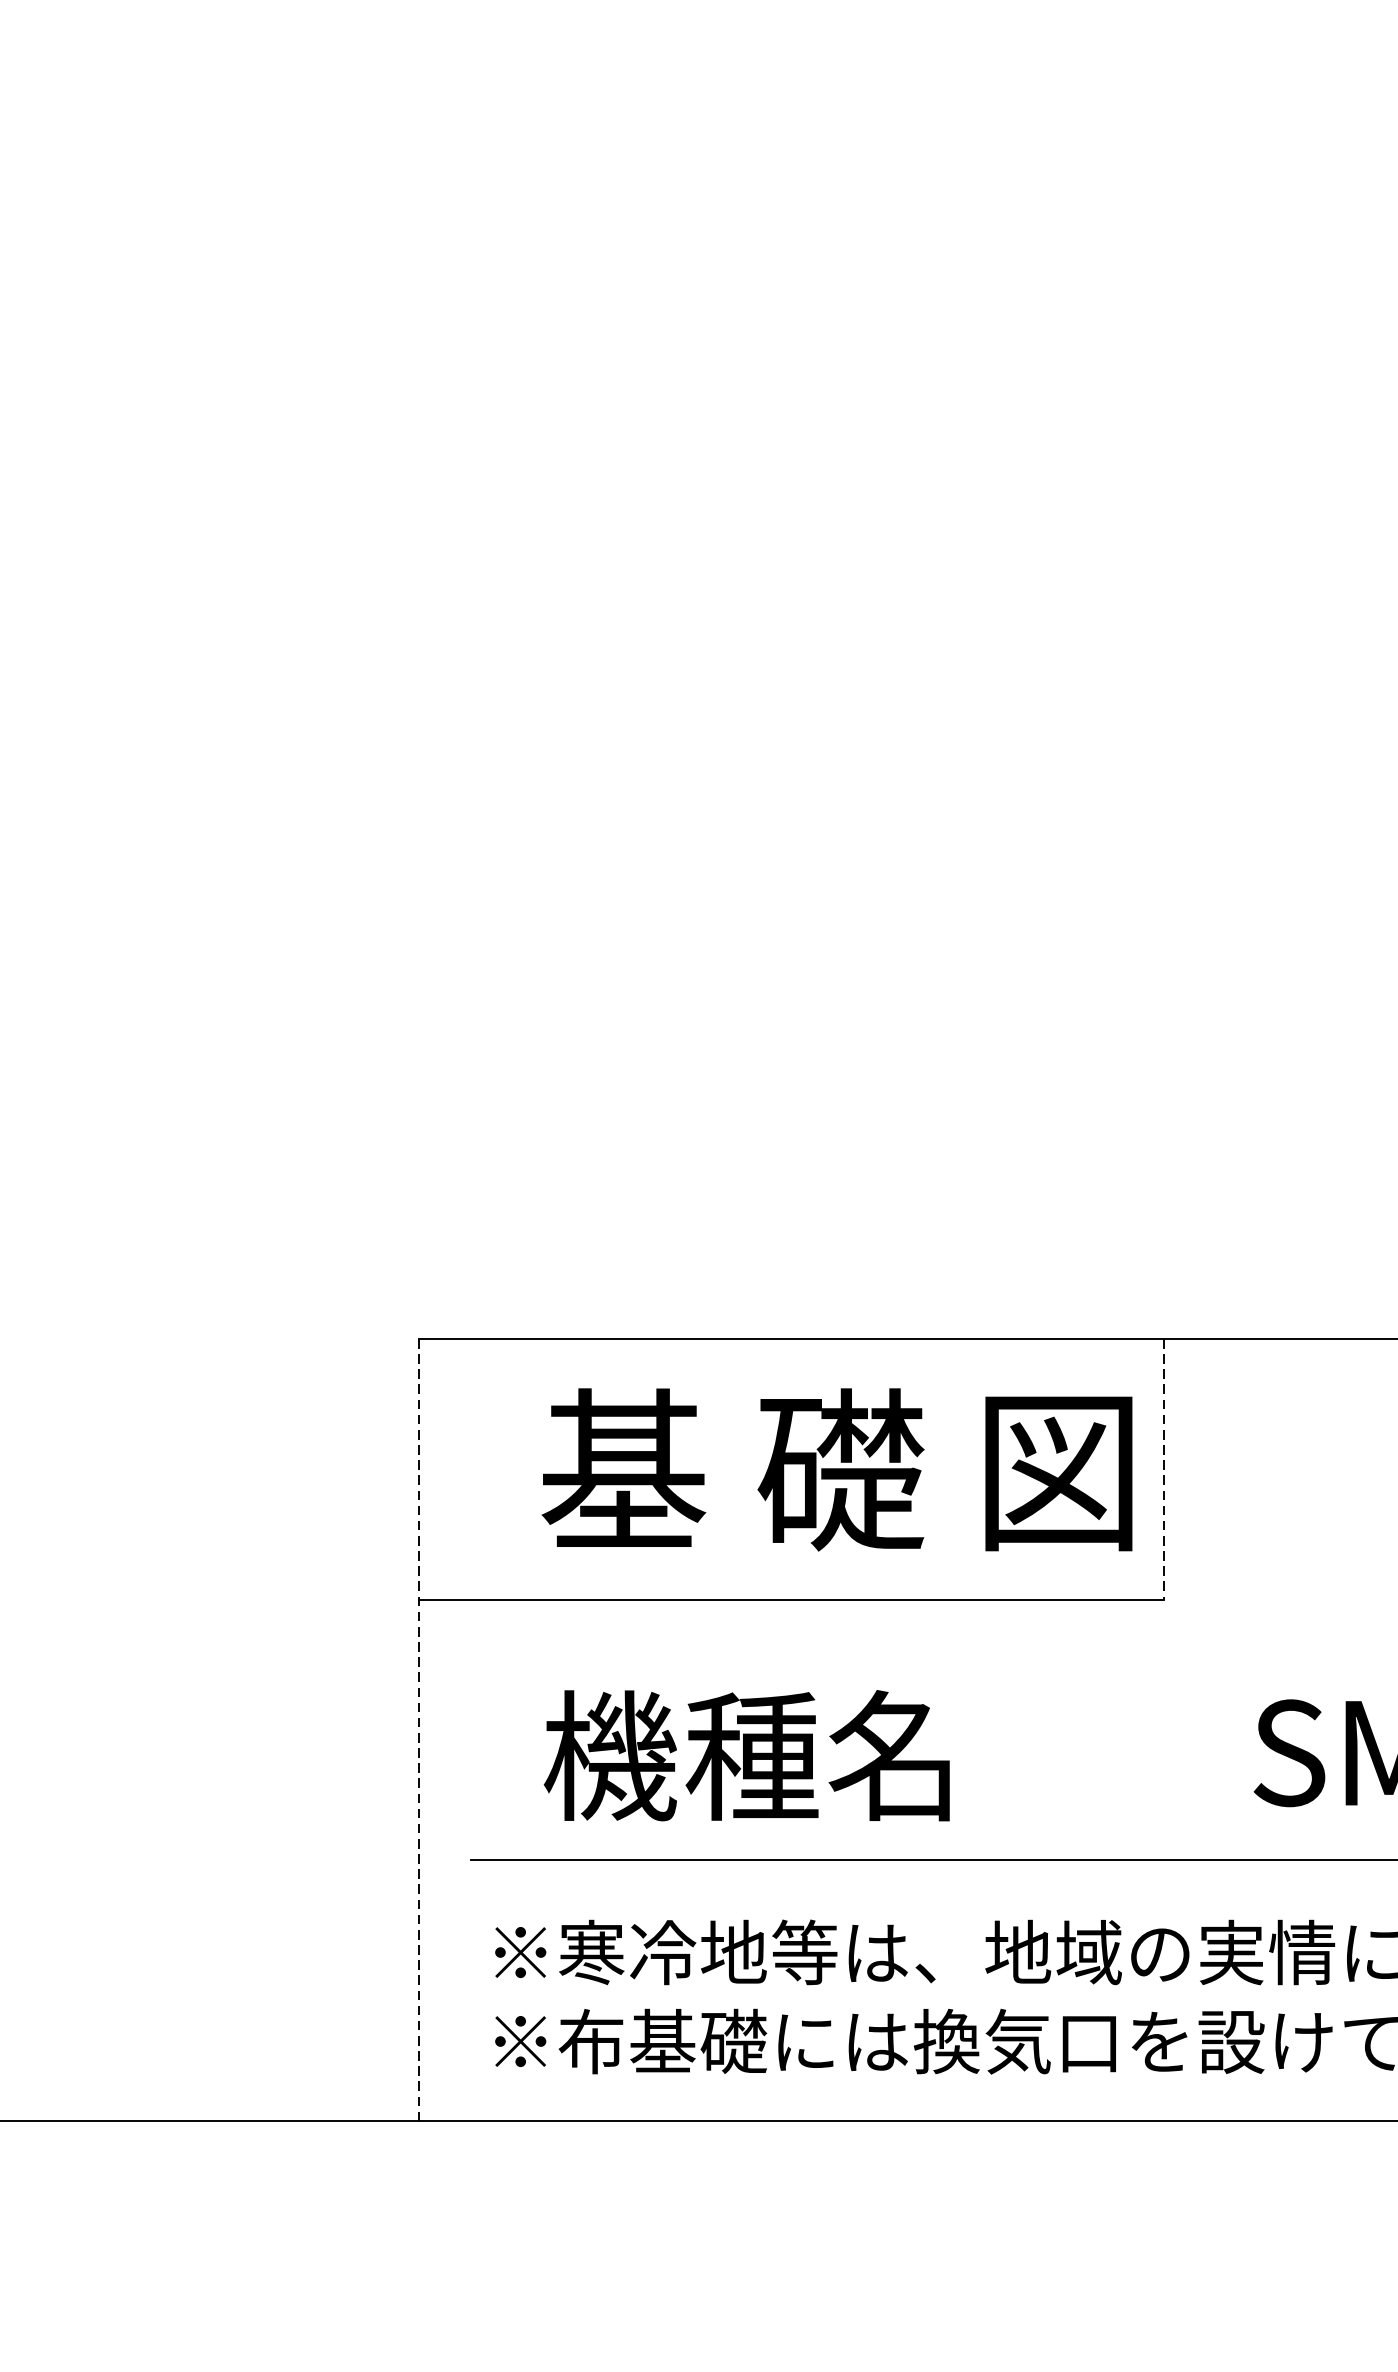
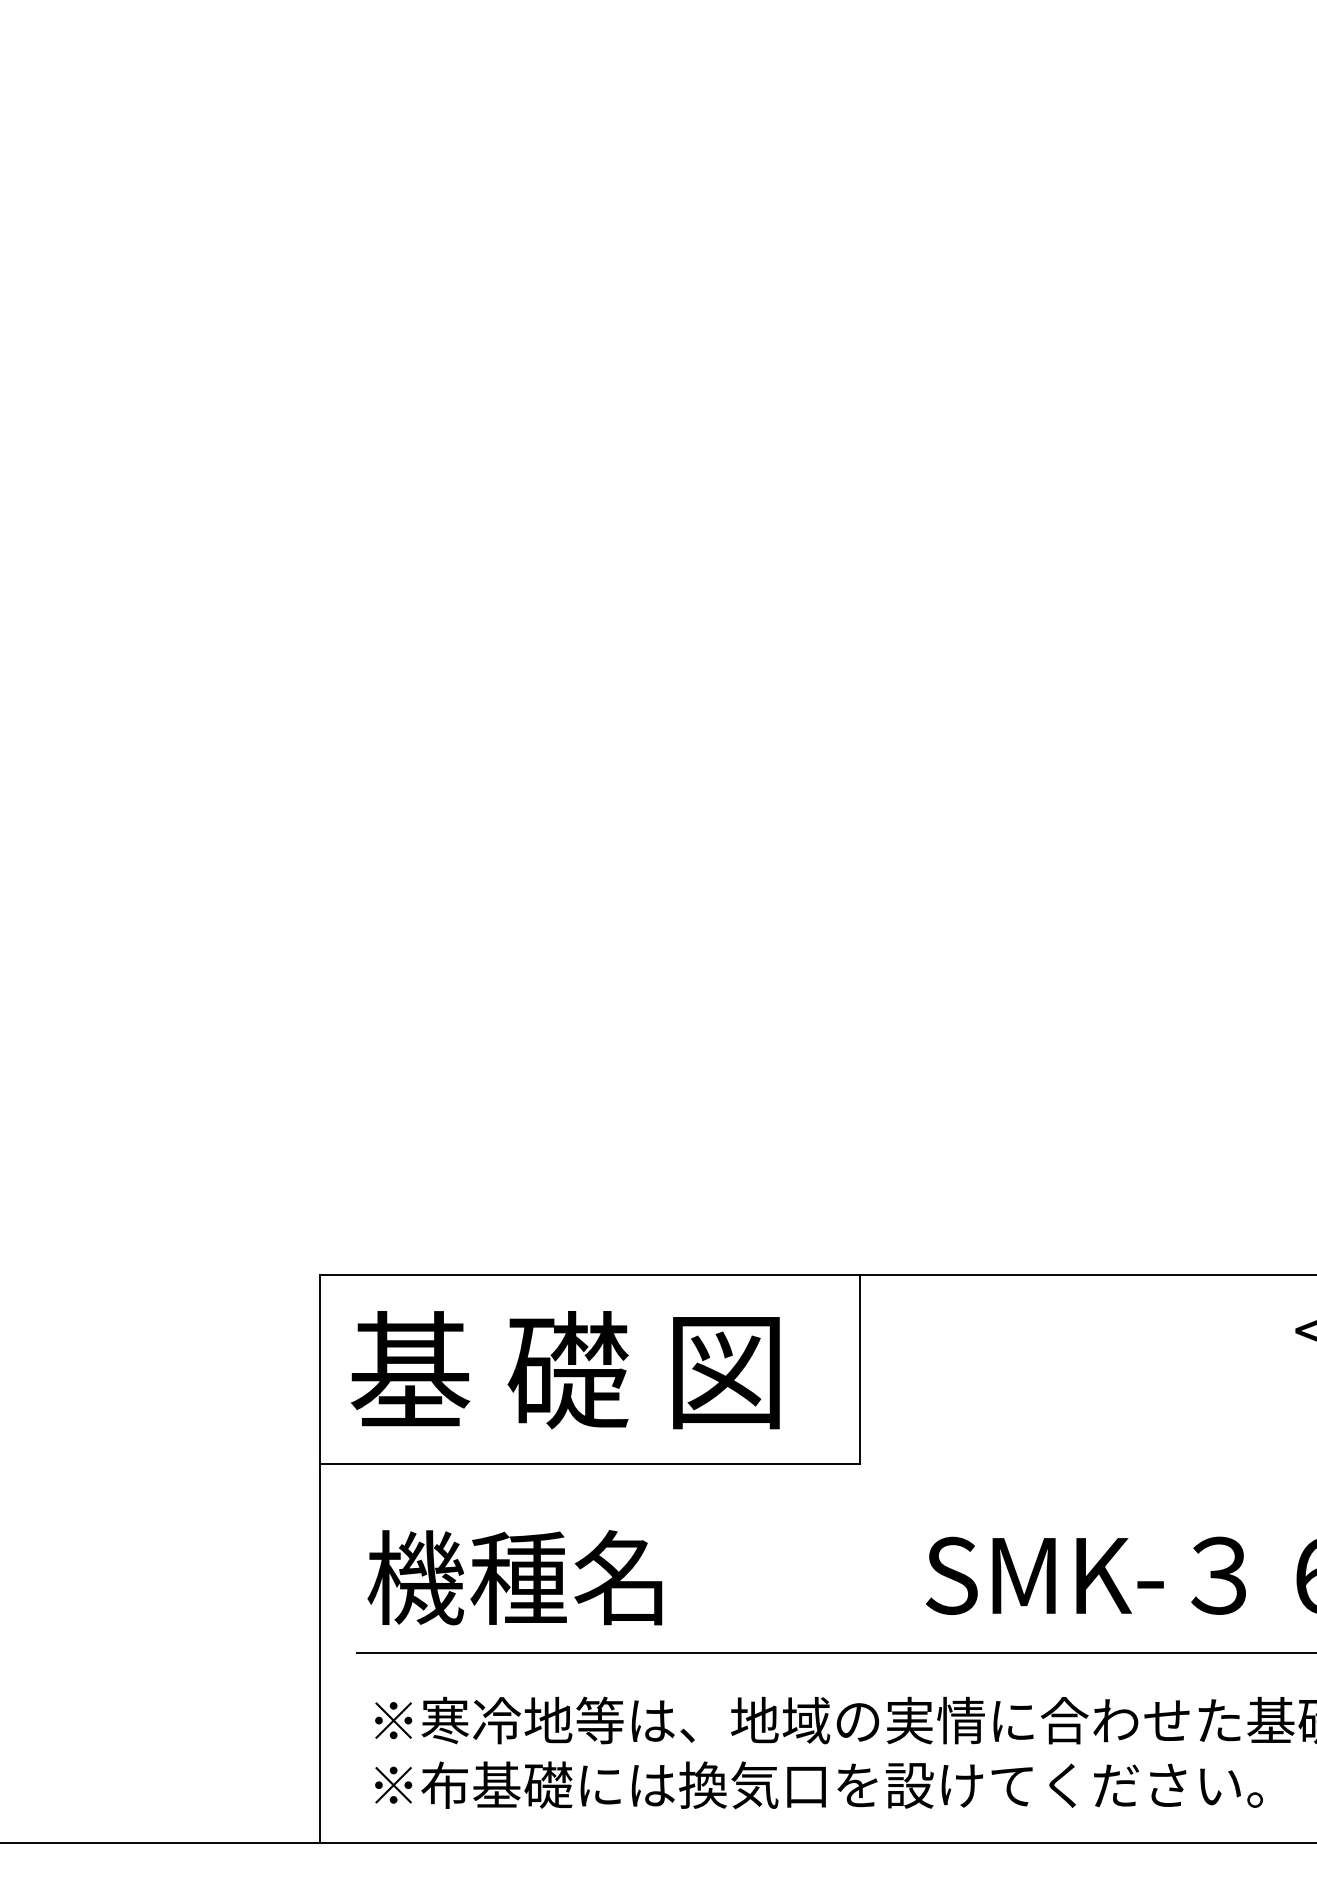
line: (1163, 1468) -> (860, 1369), dashed -> solid
text: (837, 1470) -> (565, 1370), moved
line: (418, 1729) -> (319, 1558), dashed -> solid
text: (746, 1755) -> (514, 1577), moved

